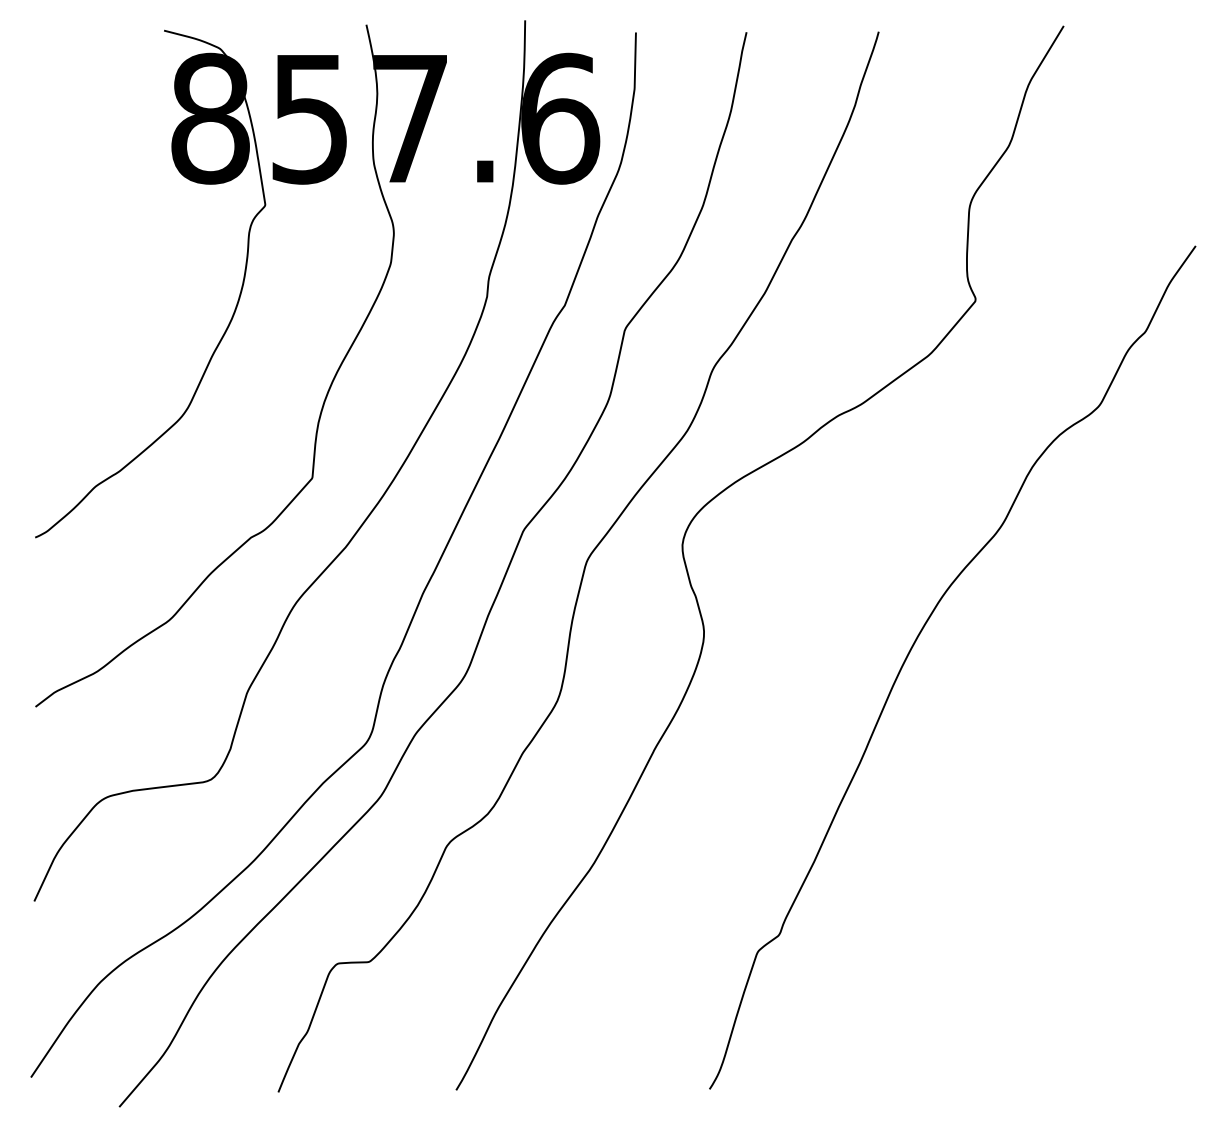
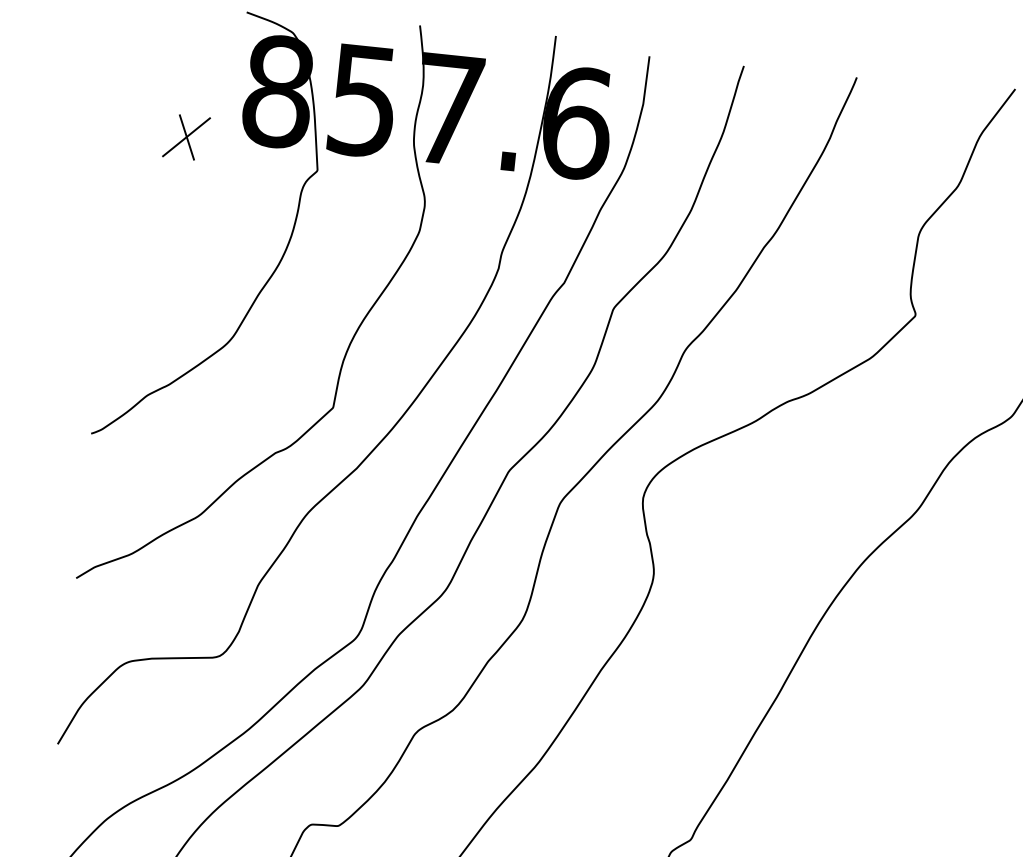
part: (109, 182) -> (186, 137), added

